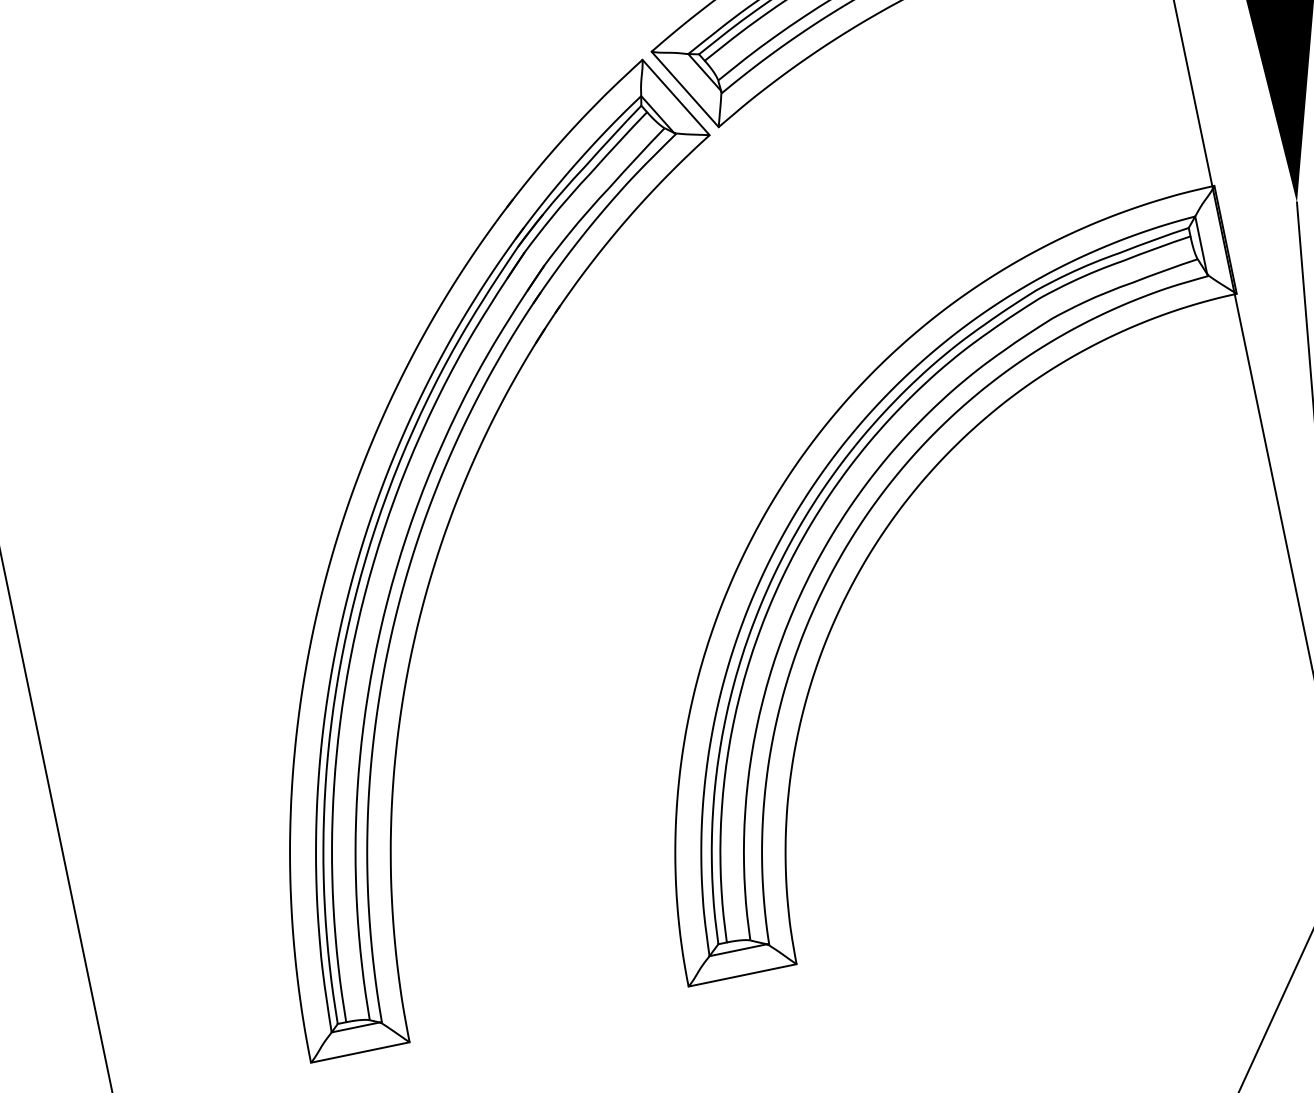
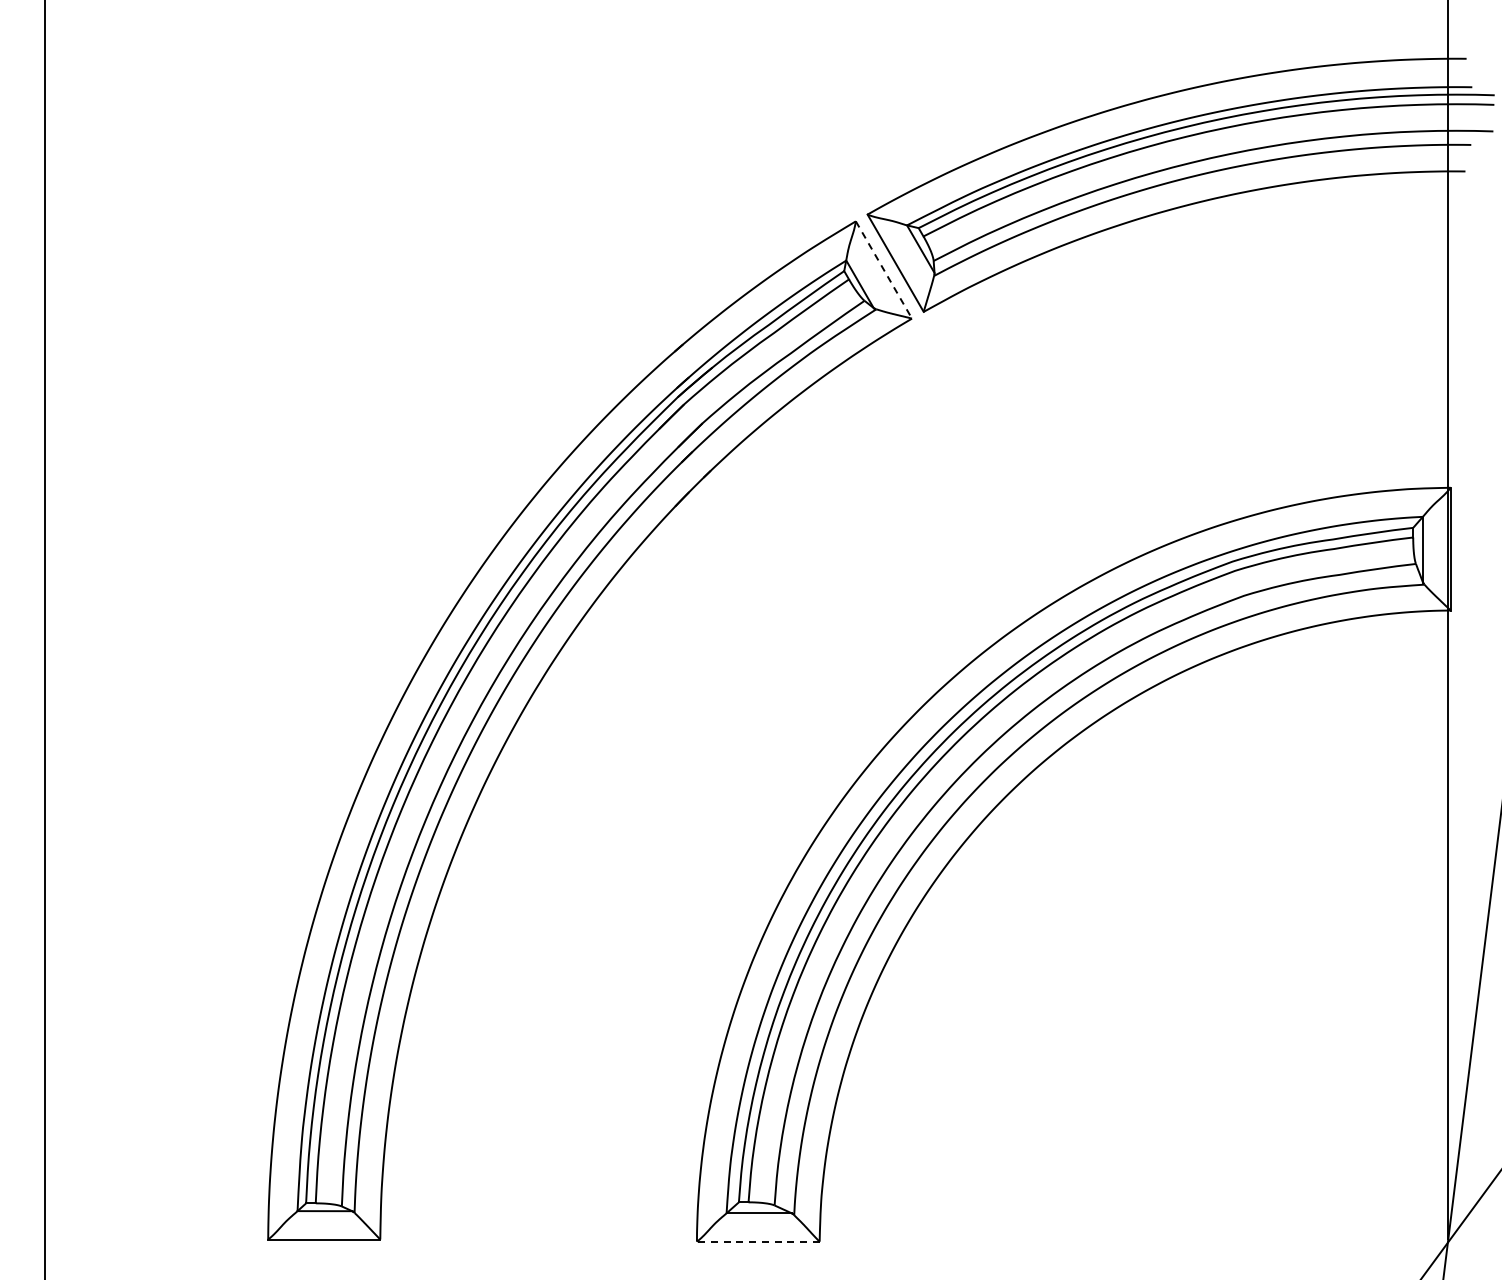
line: (676, 97) -> (884, 270), solid -> dashed
line: (741, 975) -> (757, 1241), solid -> dashed

